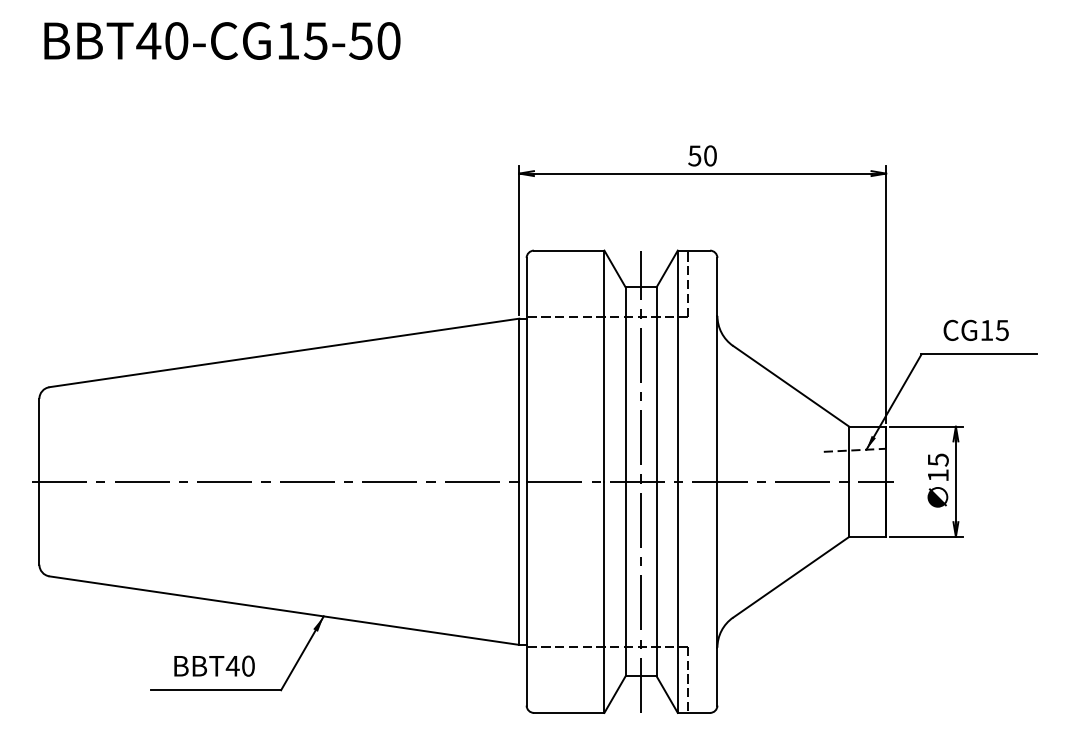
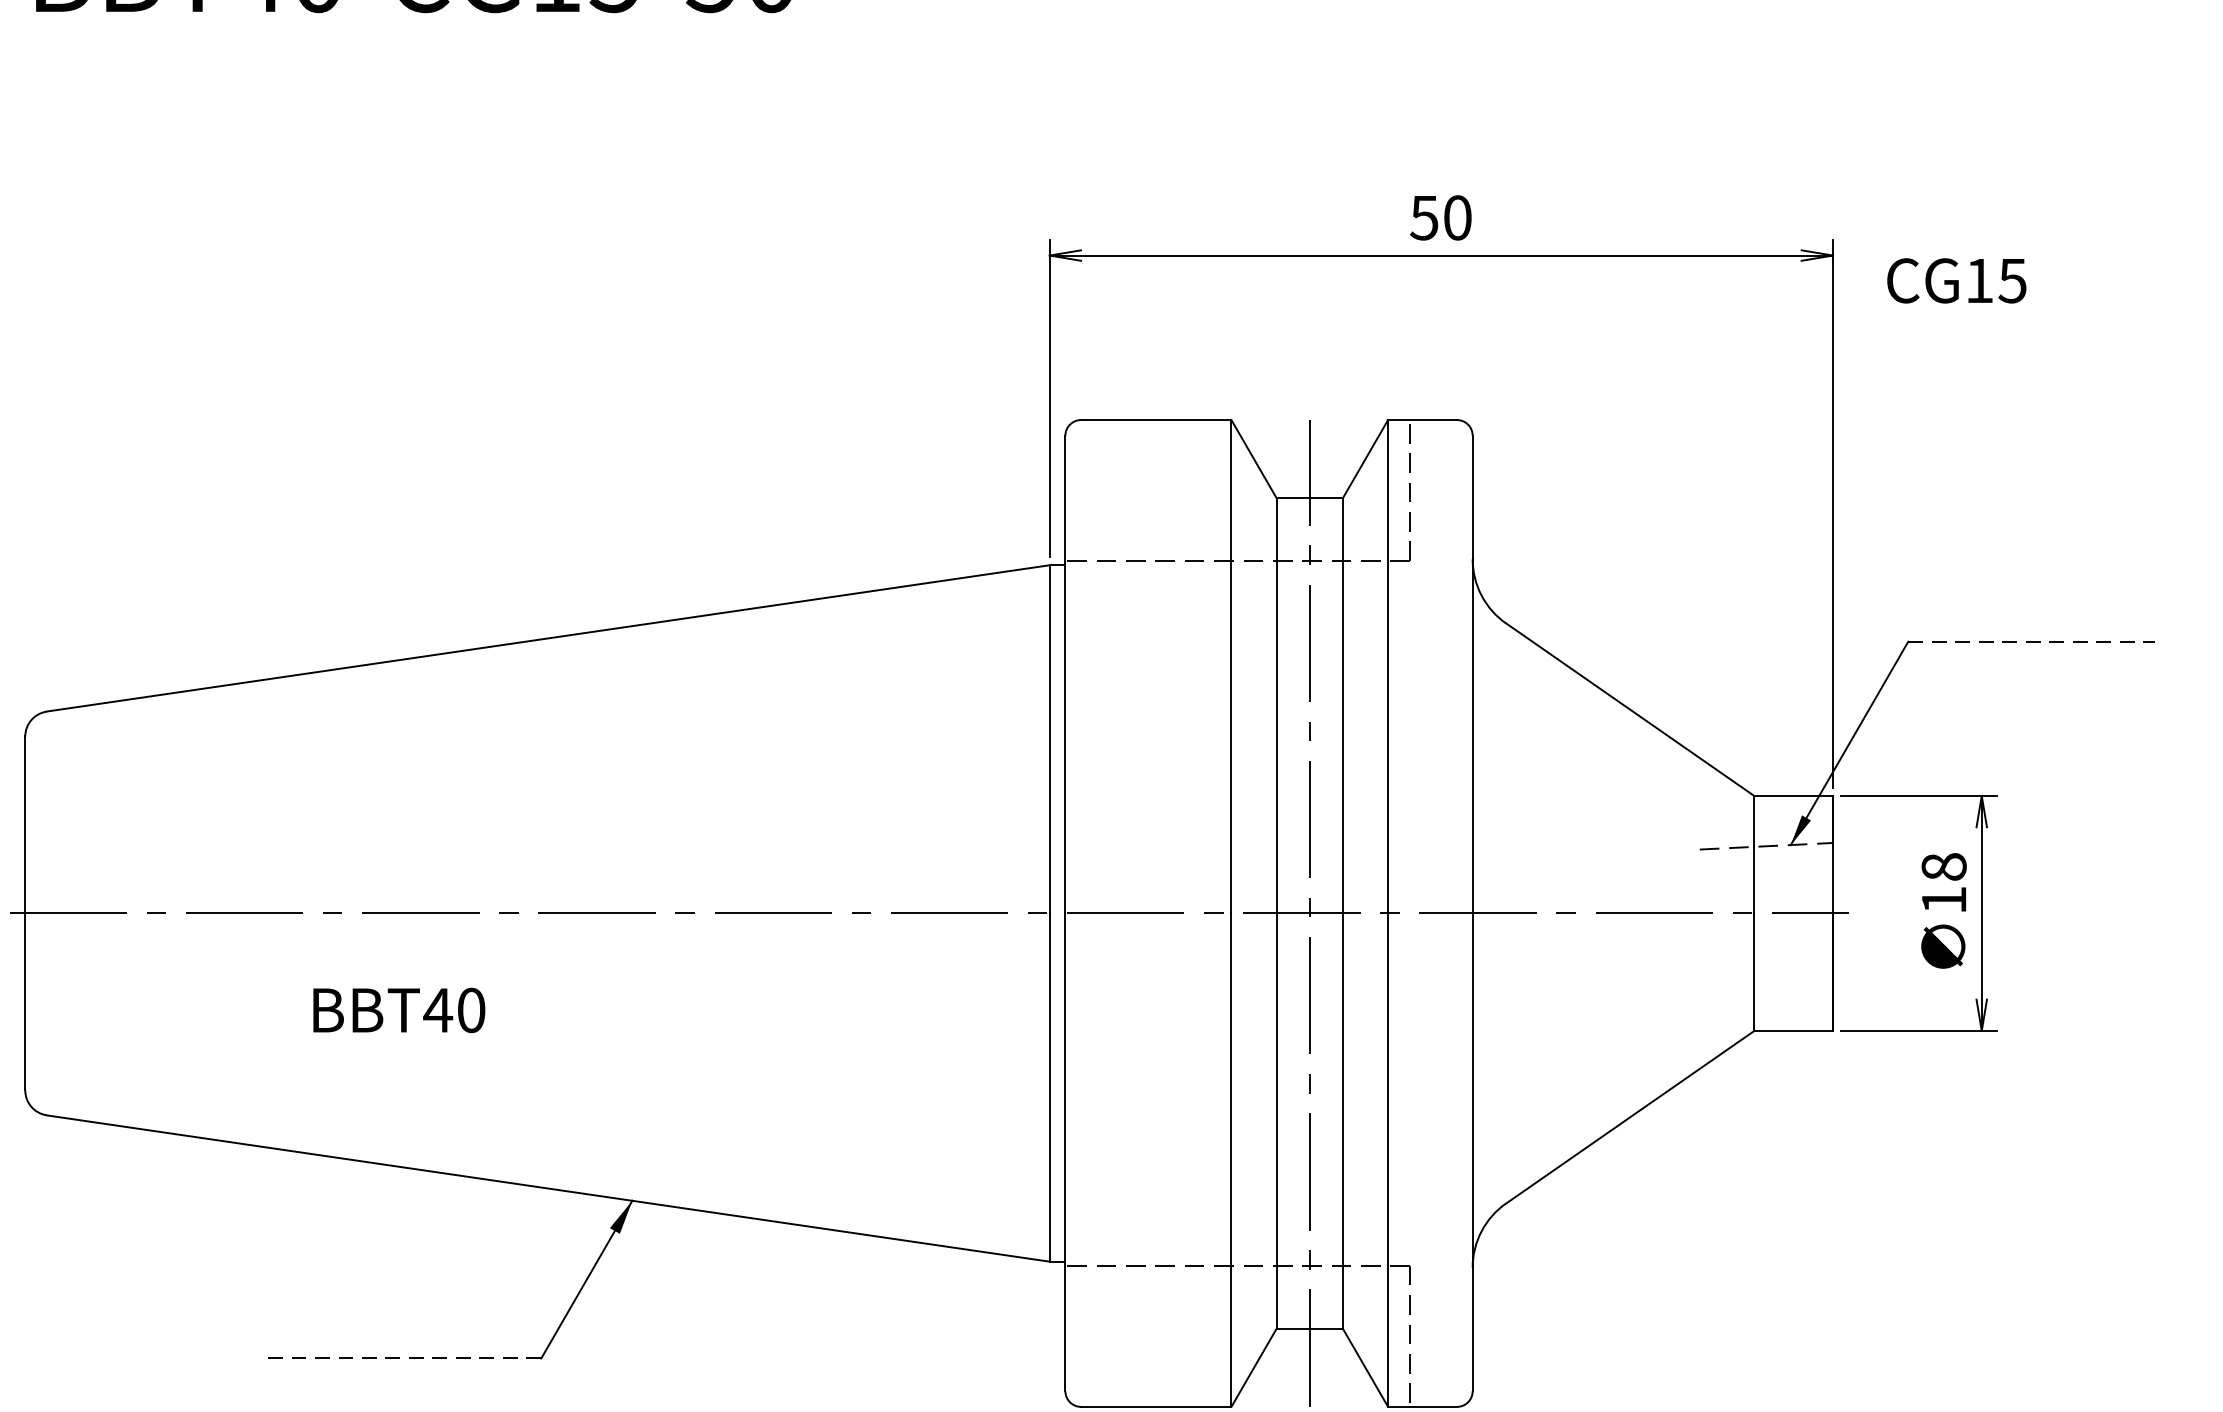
text: (975, 329) -> (1955, 278), moved
line: (979, 354) -> (2032, 641), solid -> dashed
text: (937, 459) -> (1942, 865), 15 -> 18
text: (214, 665) -> (399, 1008), moved
line: (215, 690) -> (401, 1359), solid -> dashed

